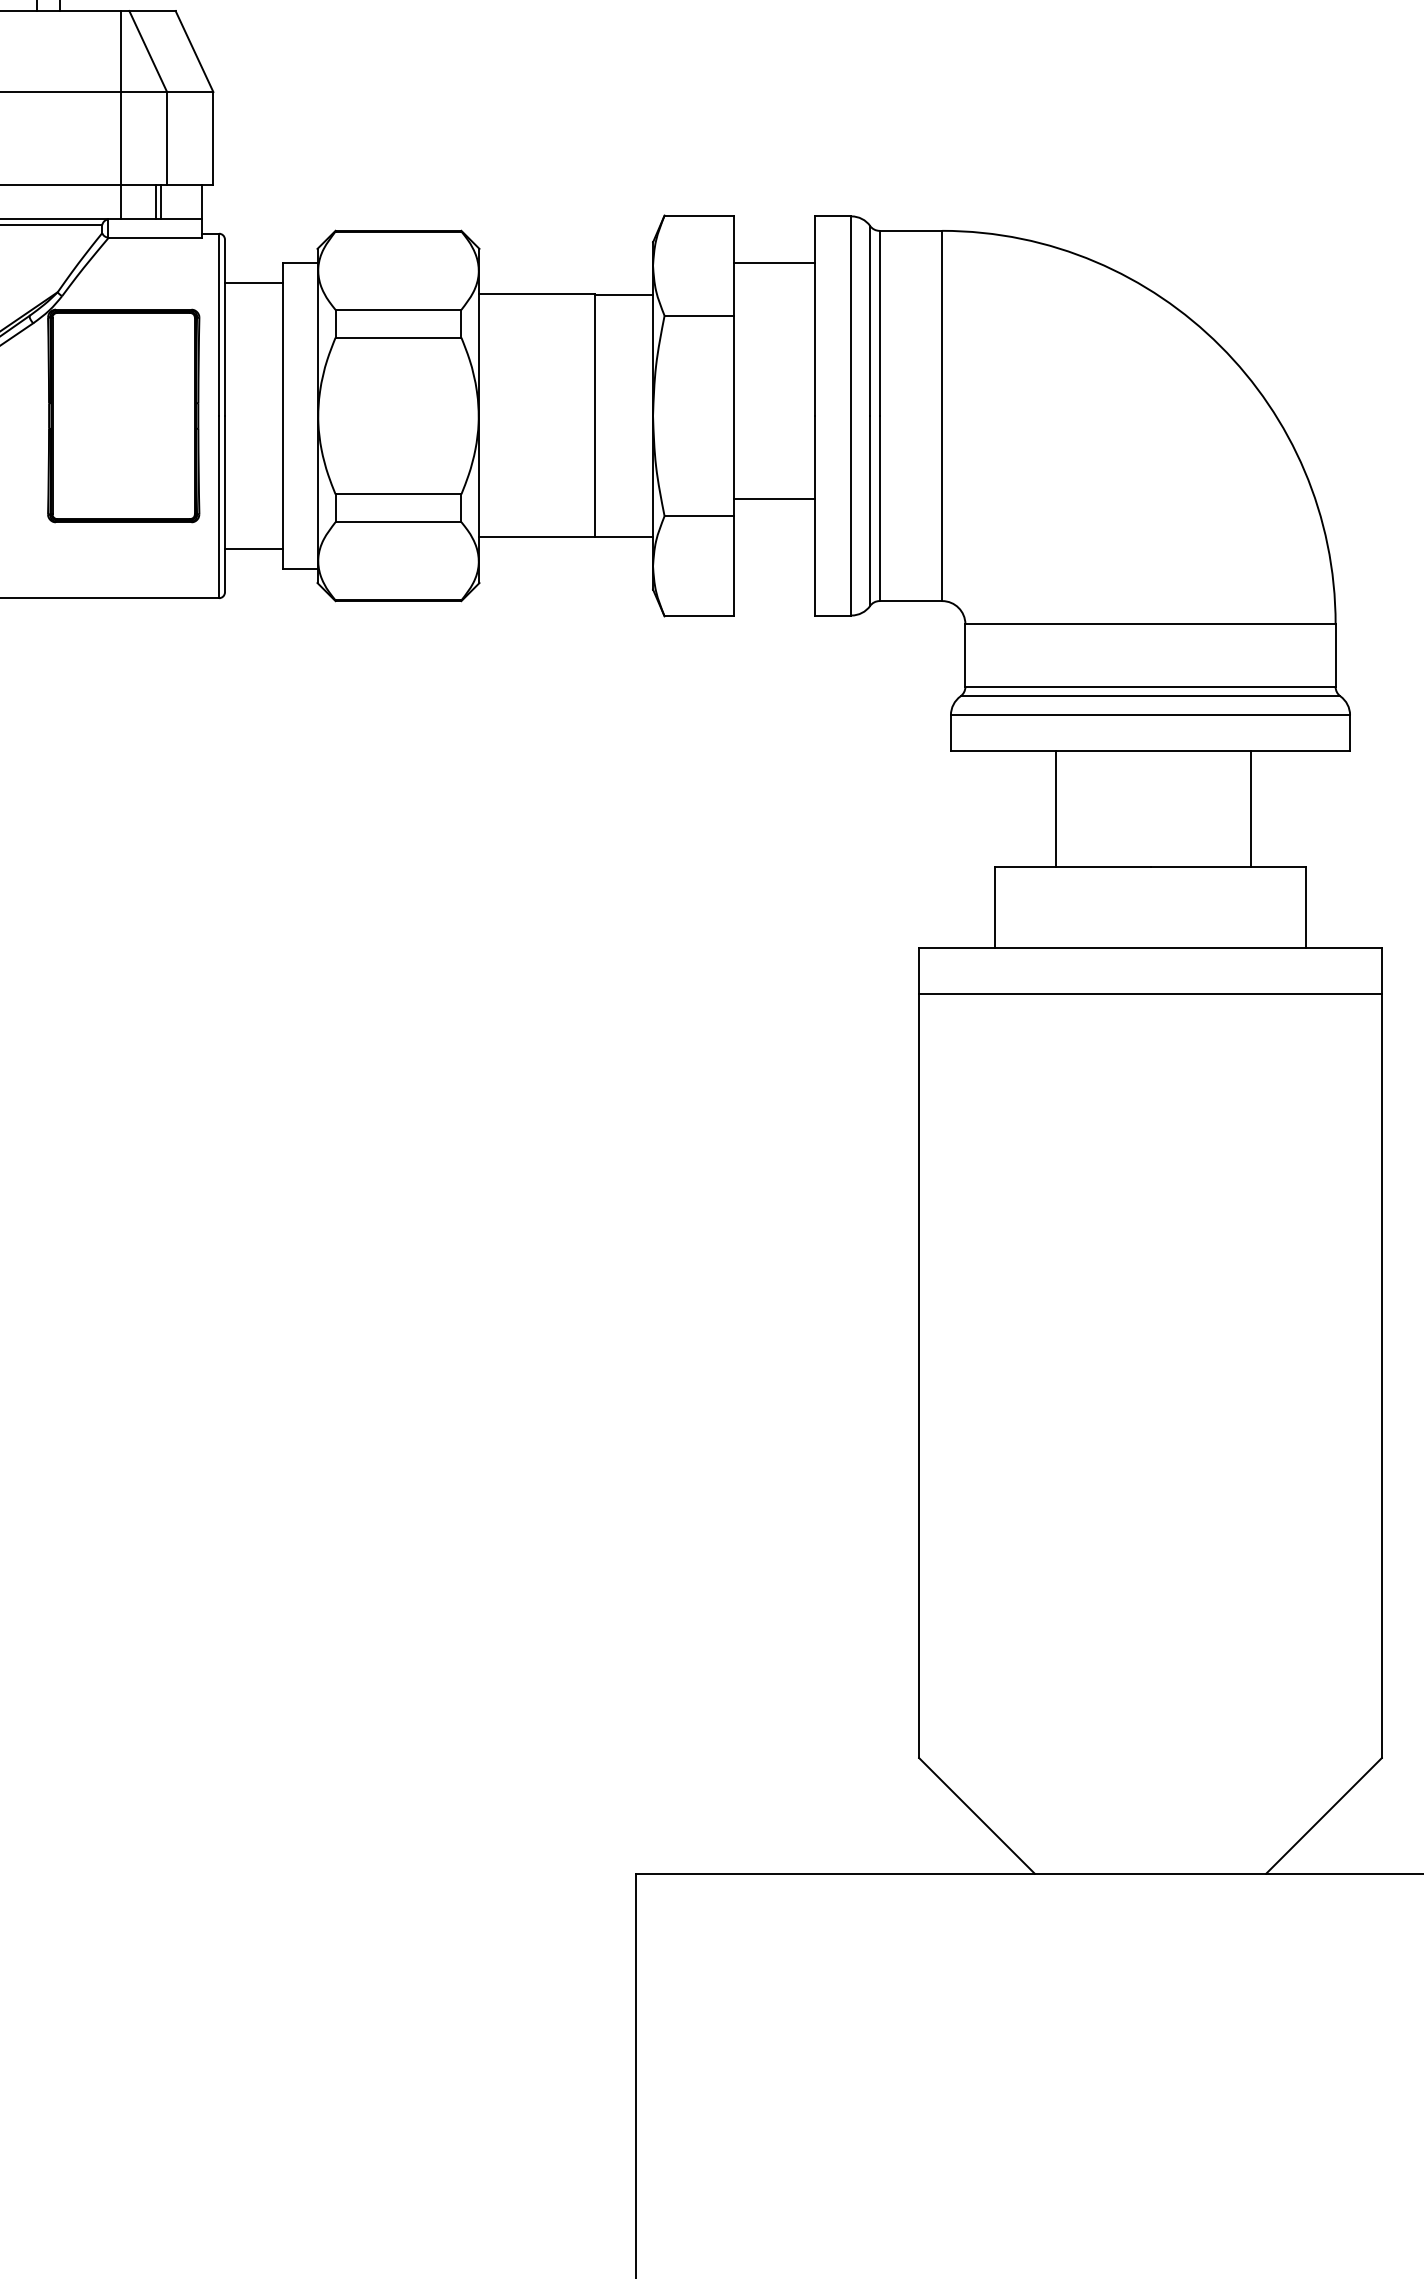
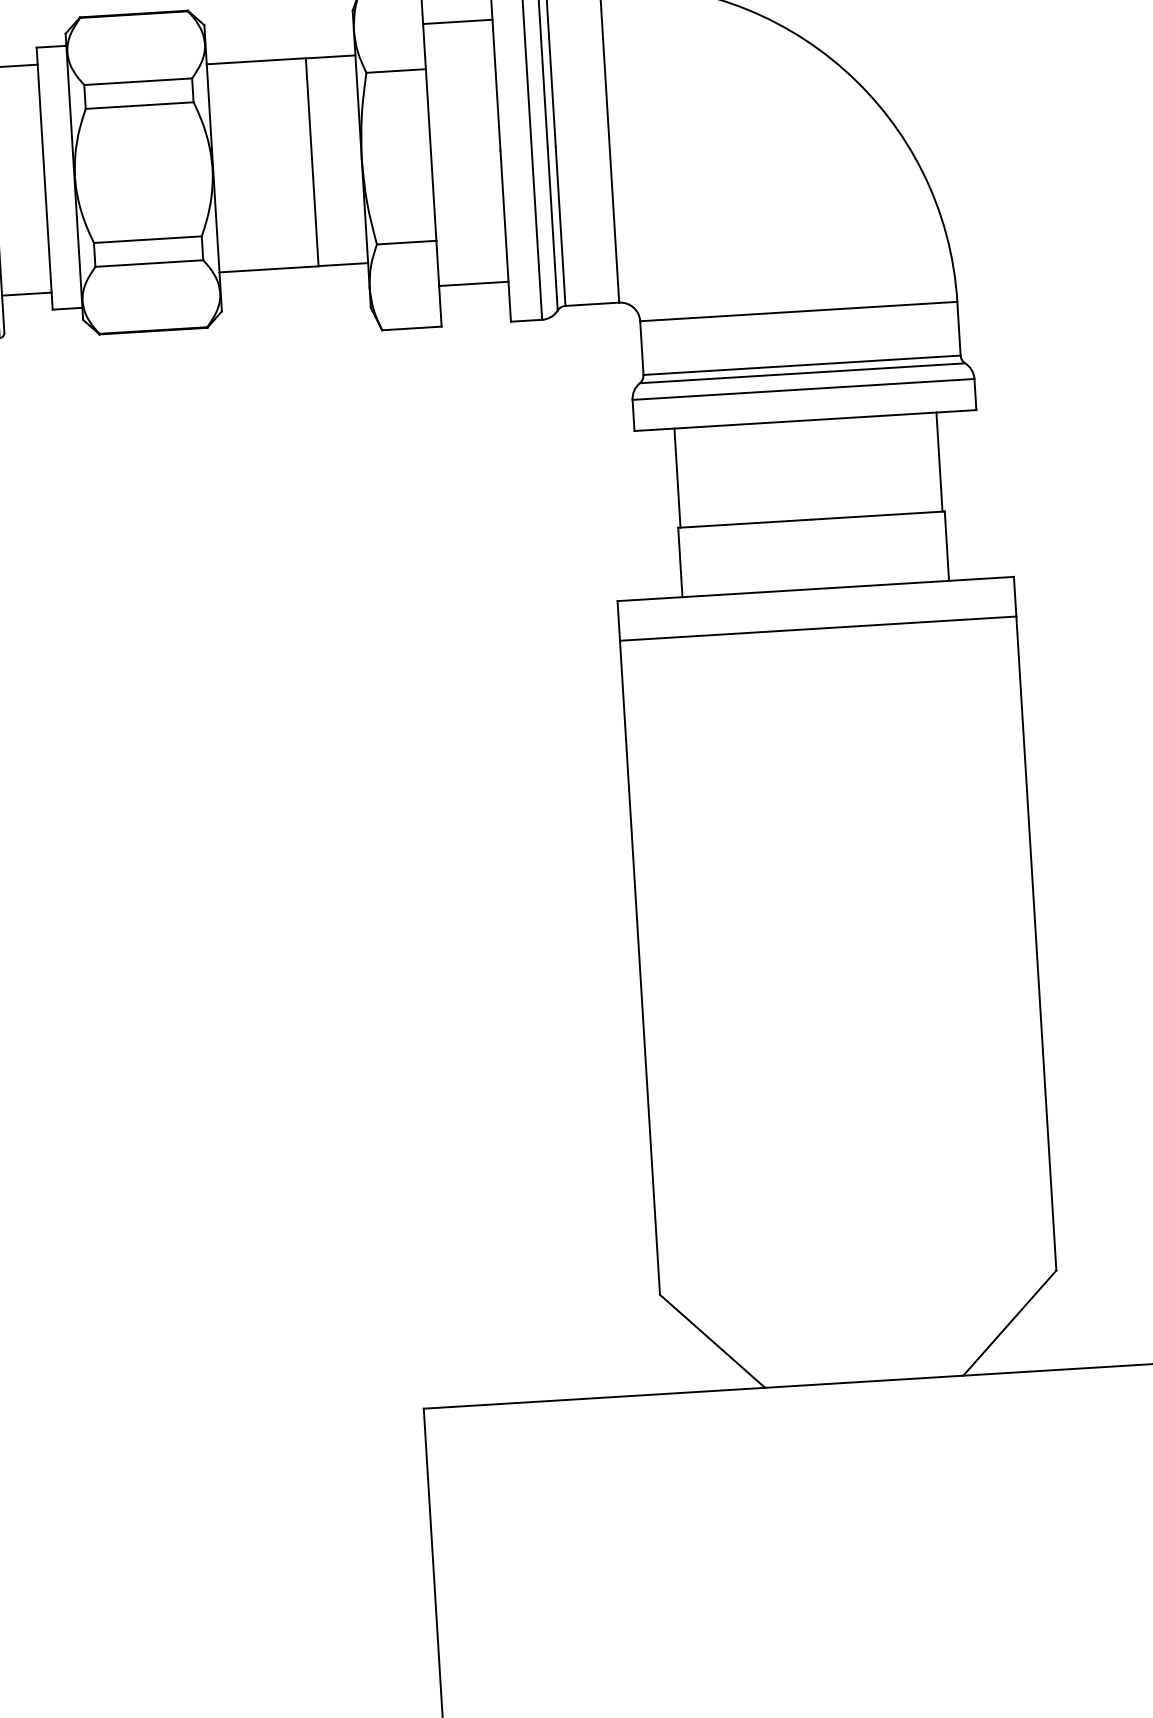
line: (774, 498) -> (473, 283), moved
line: (1055, 809) -> (677, 478), moved
line: (1251, 809) -> (939, 462), moved

